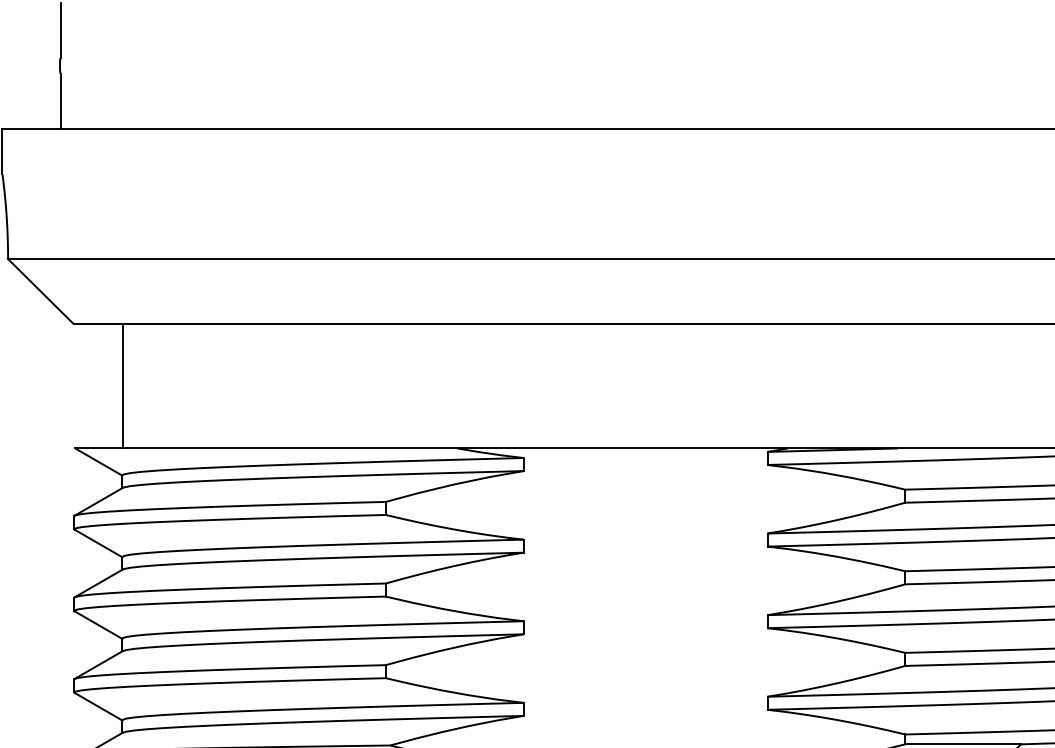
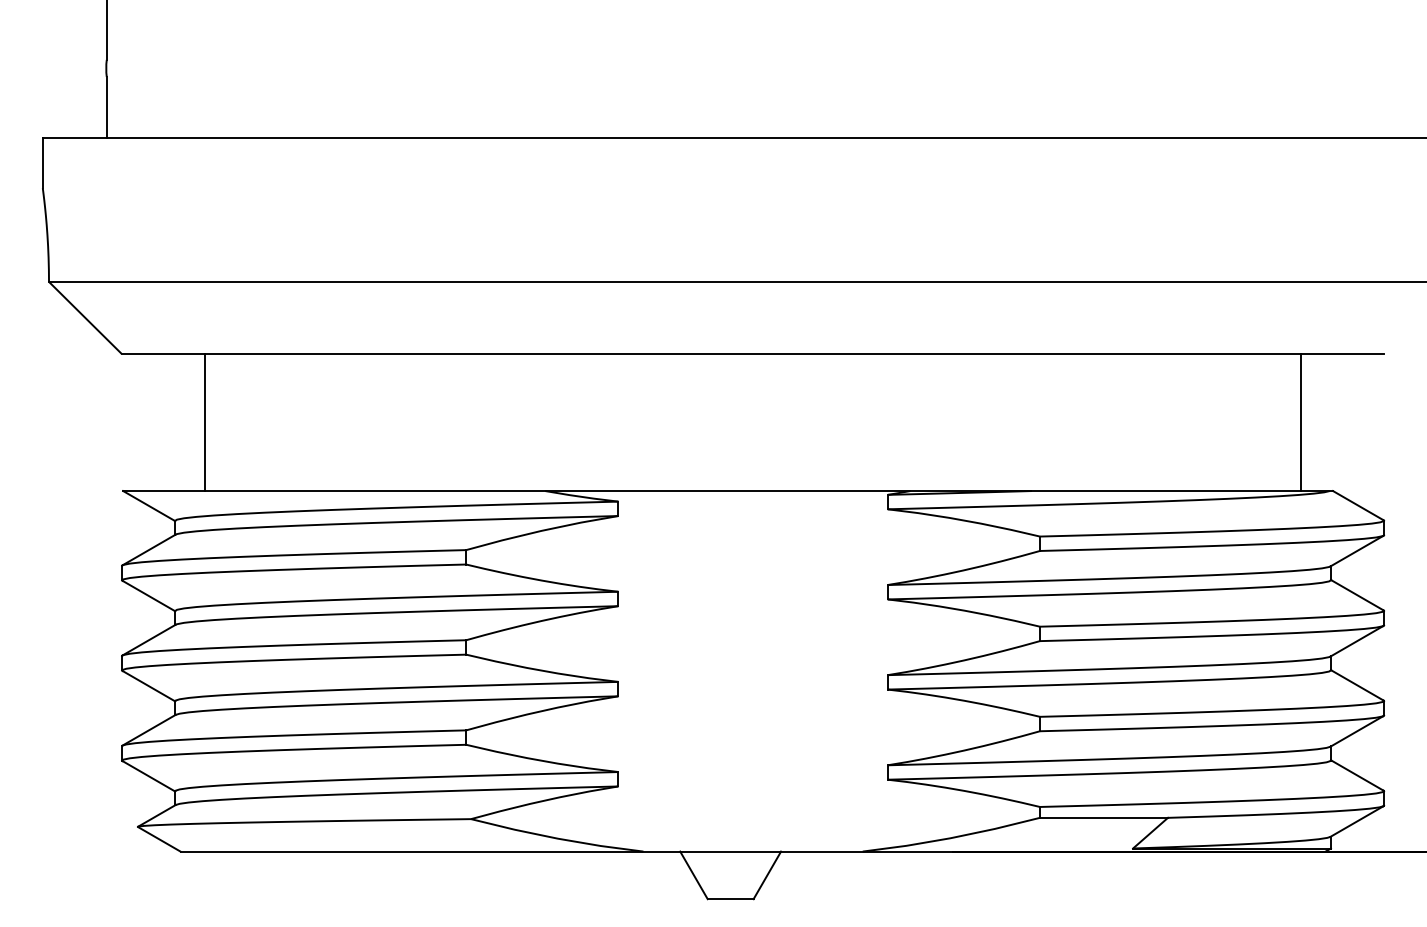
line: (123, 386) -> (205, 422), moved

